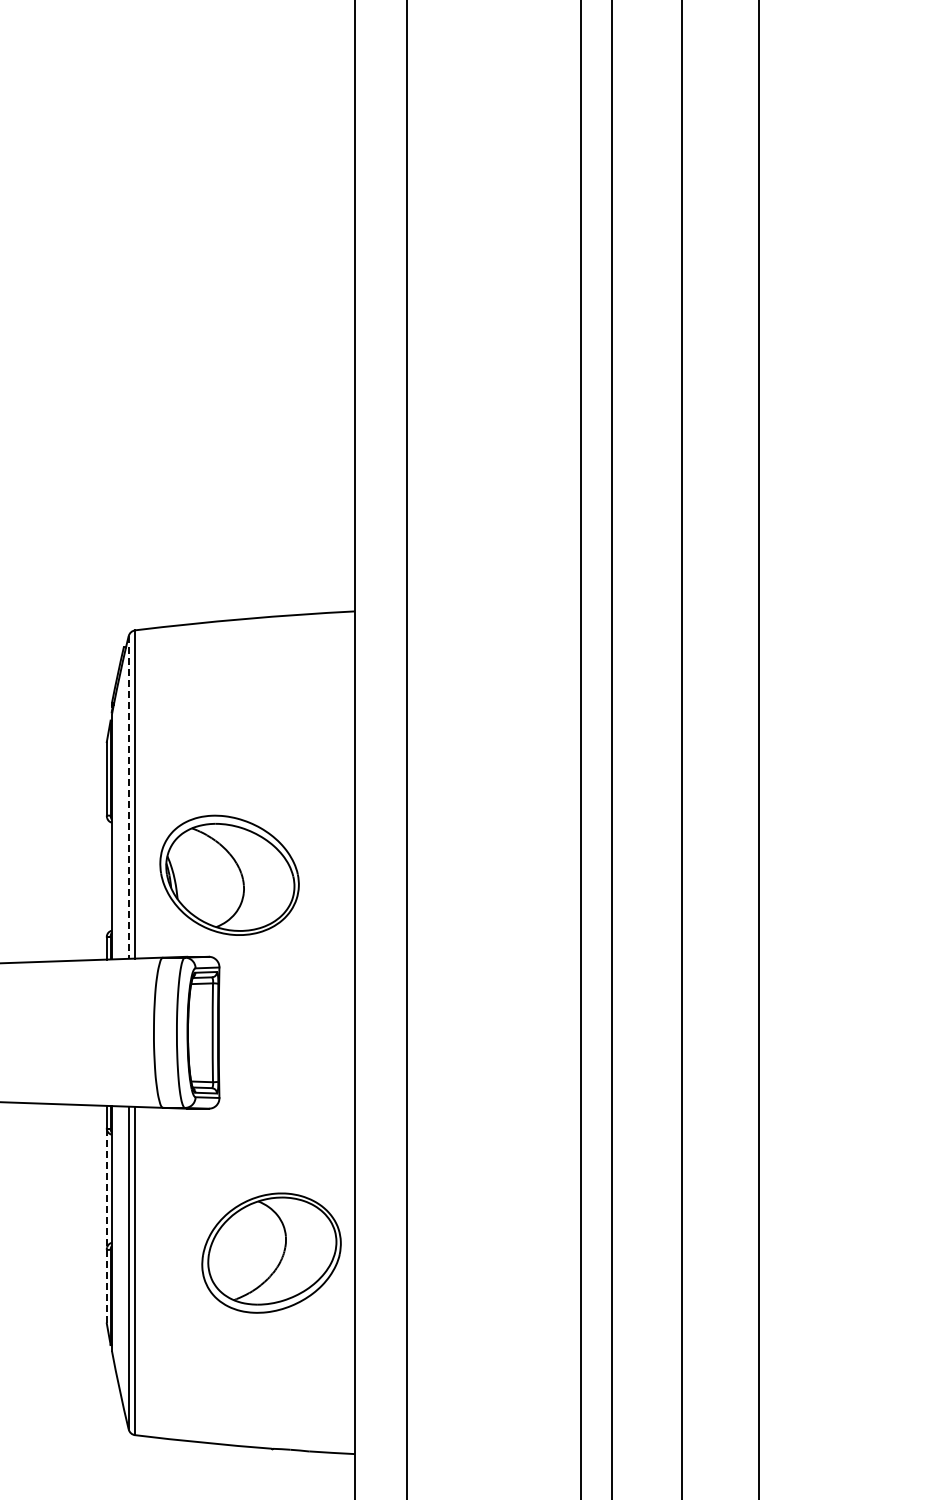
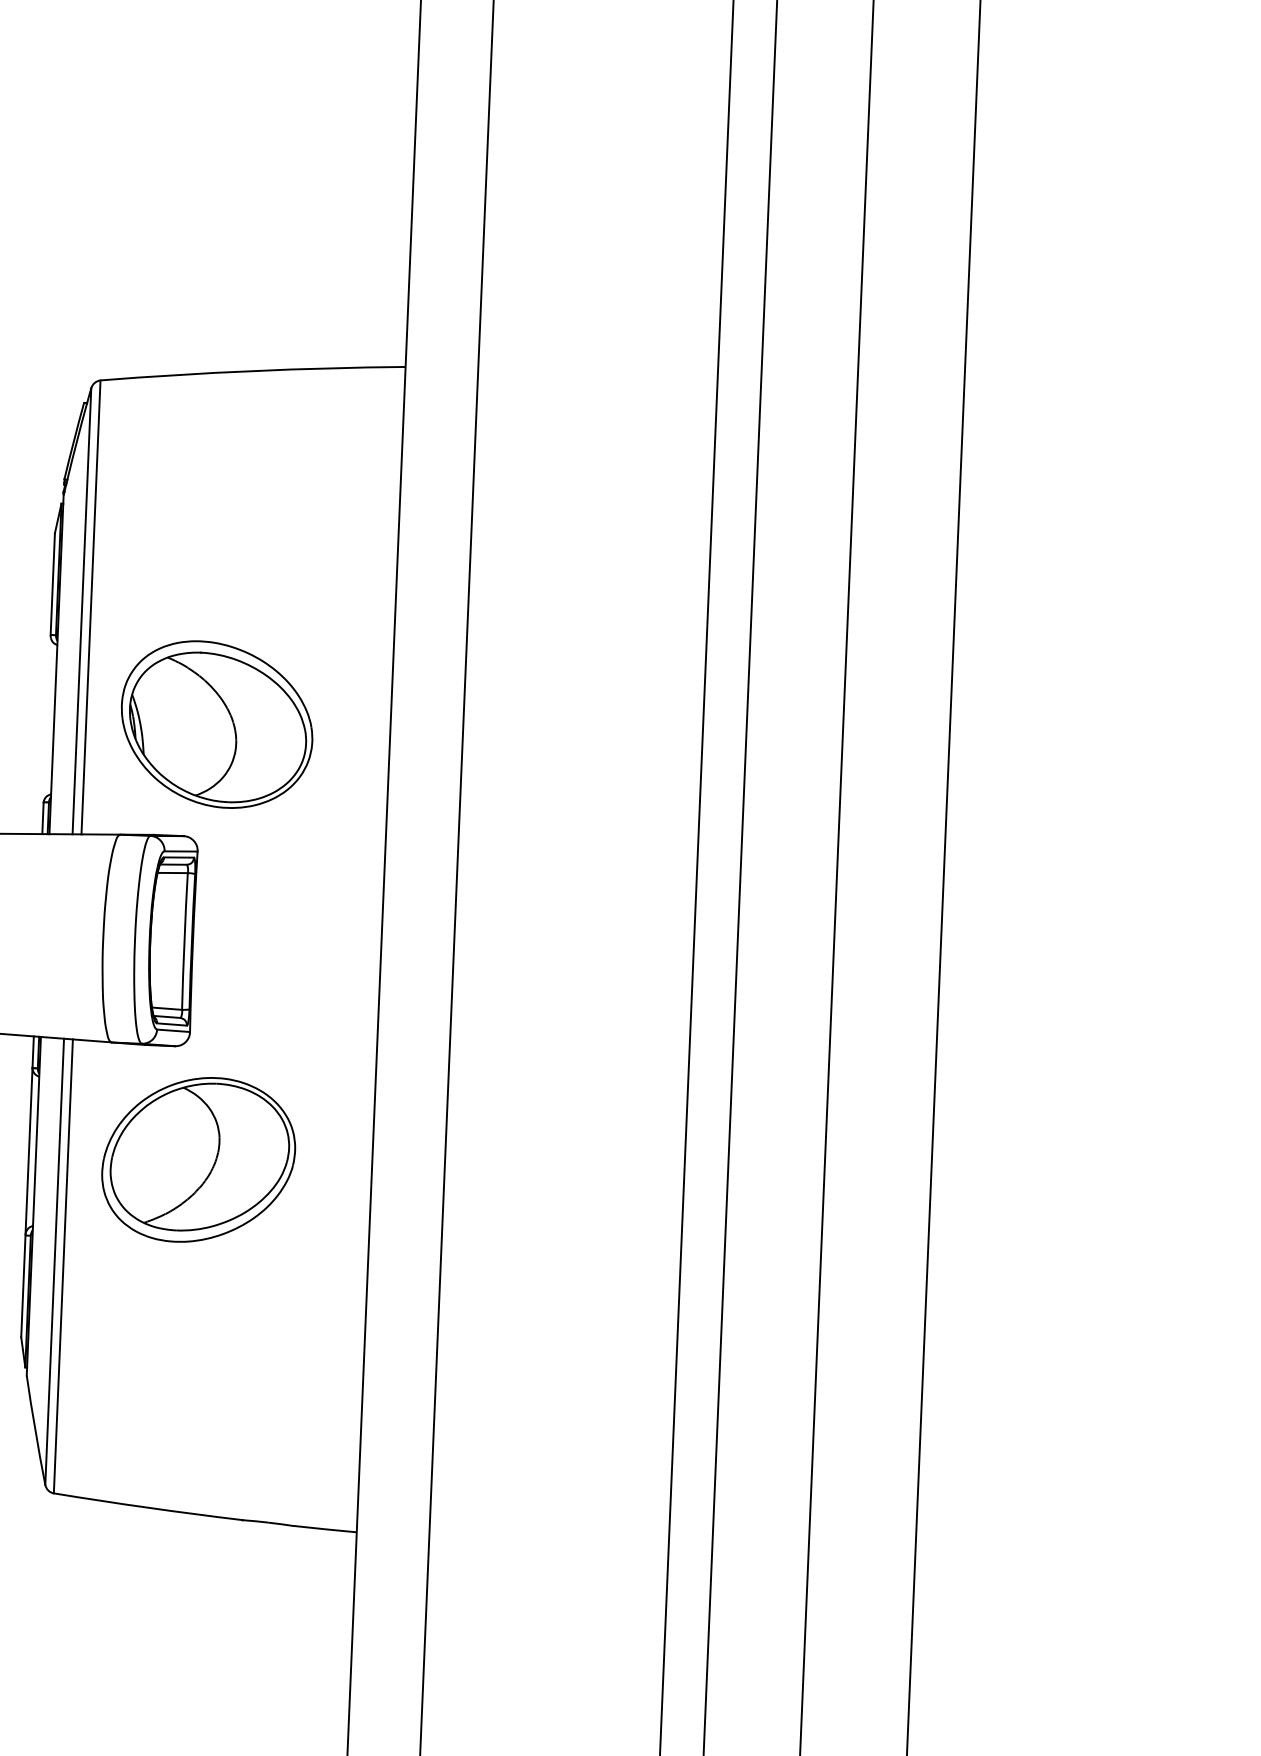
line: (128, 798) -> (81, 612), dashed -> solid
line: (106, 1226) -> (26, 1203), dashed -> solid
part: (271, 1252) -> (198, 1159), moved

